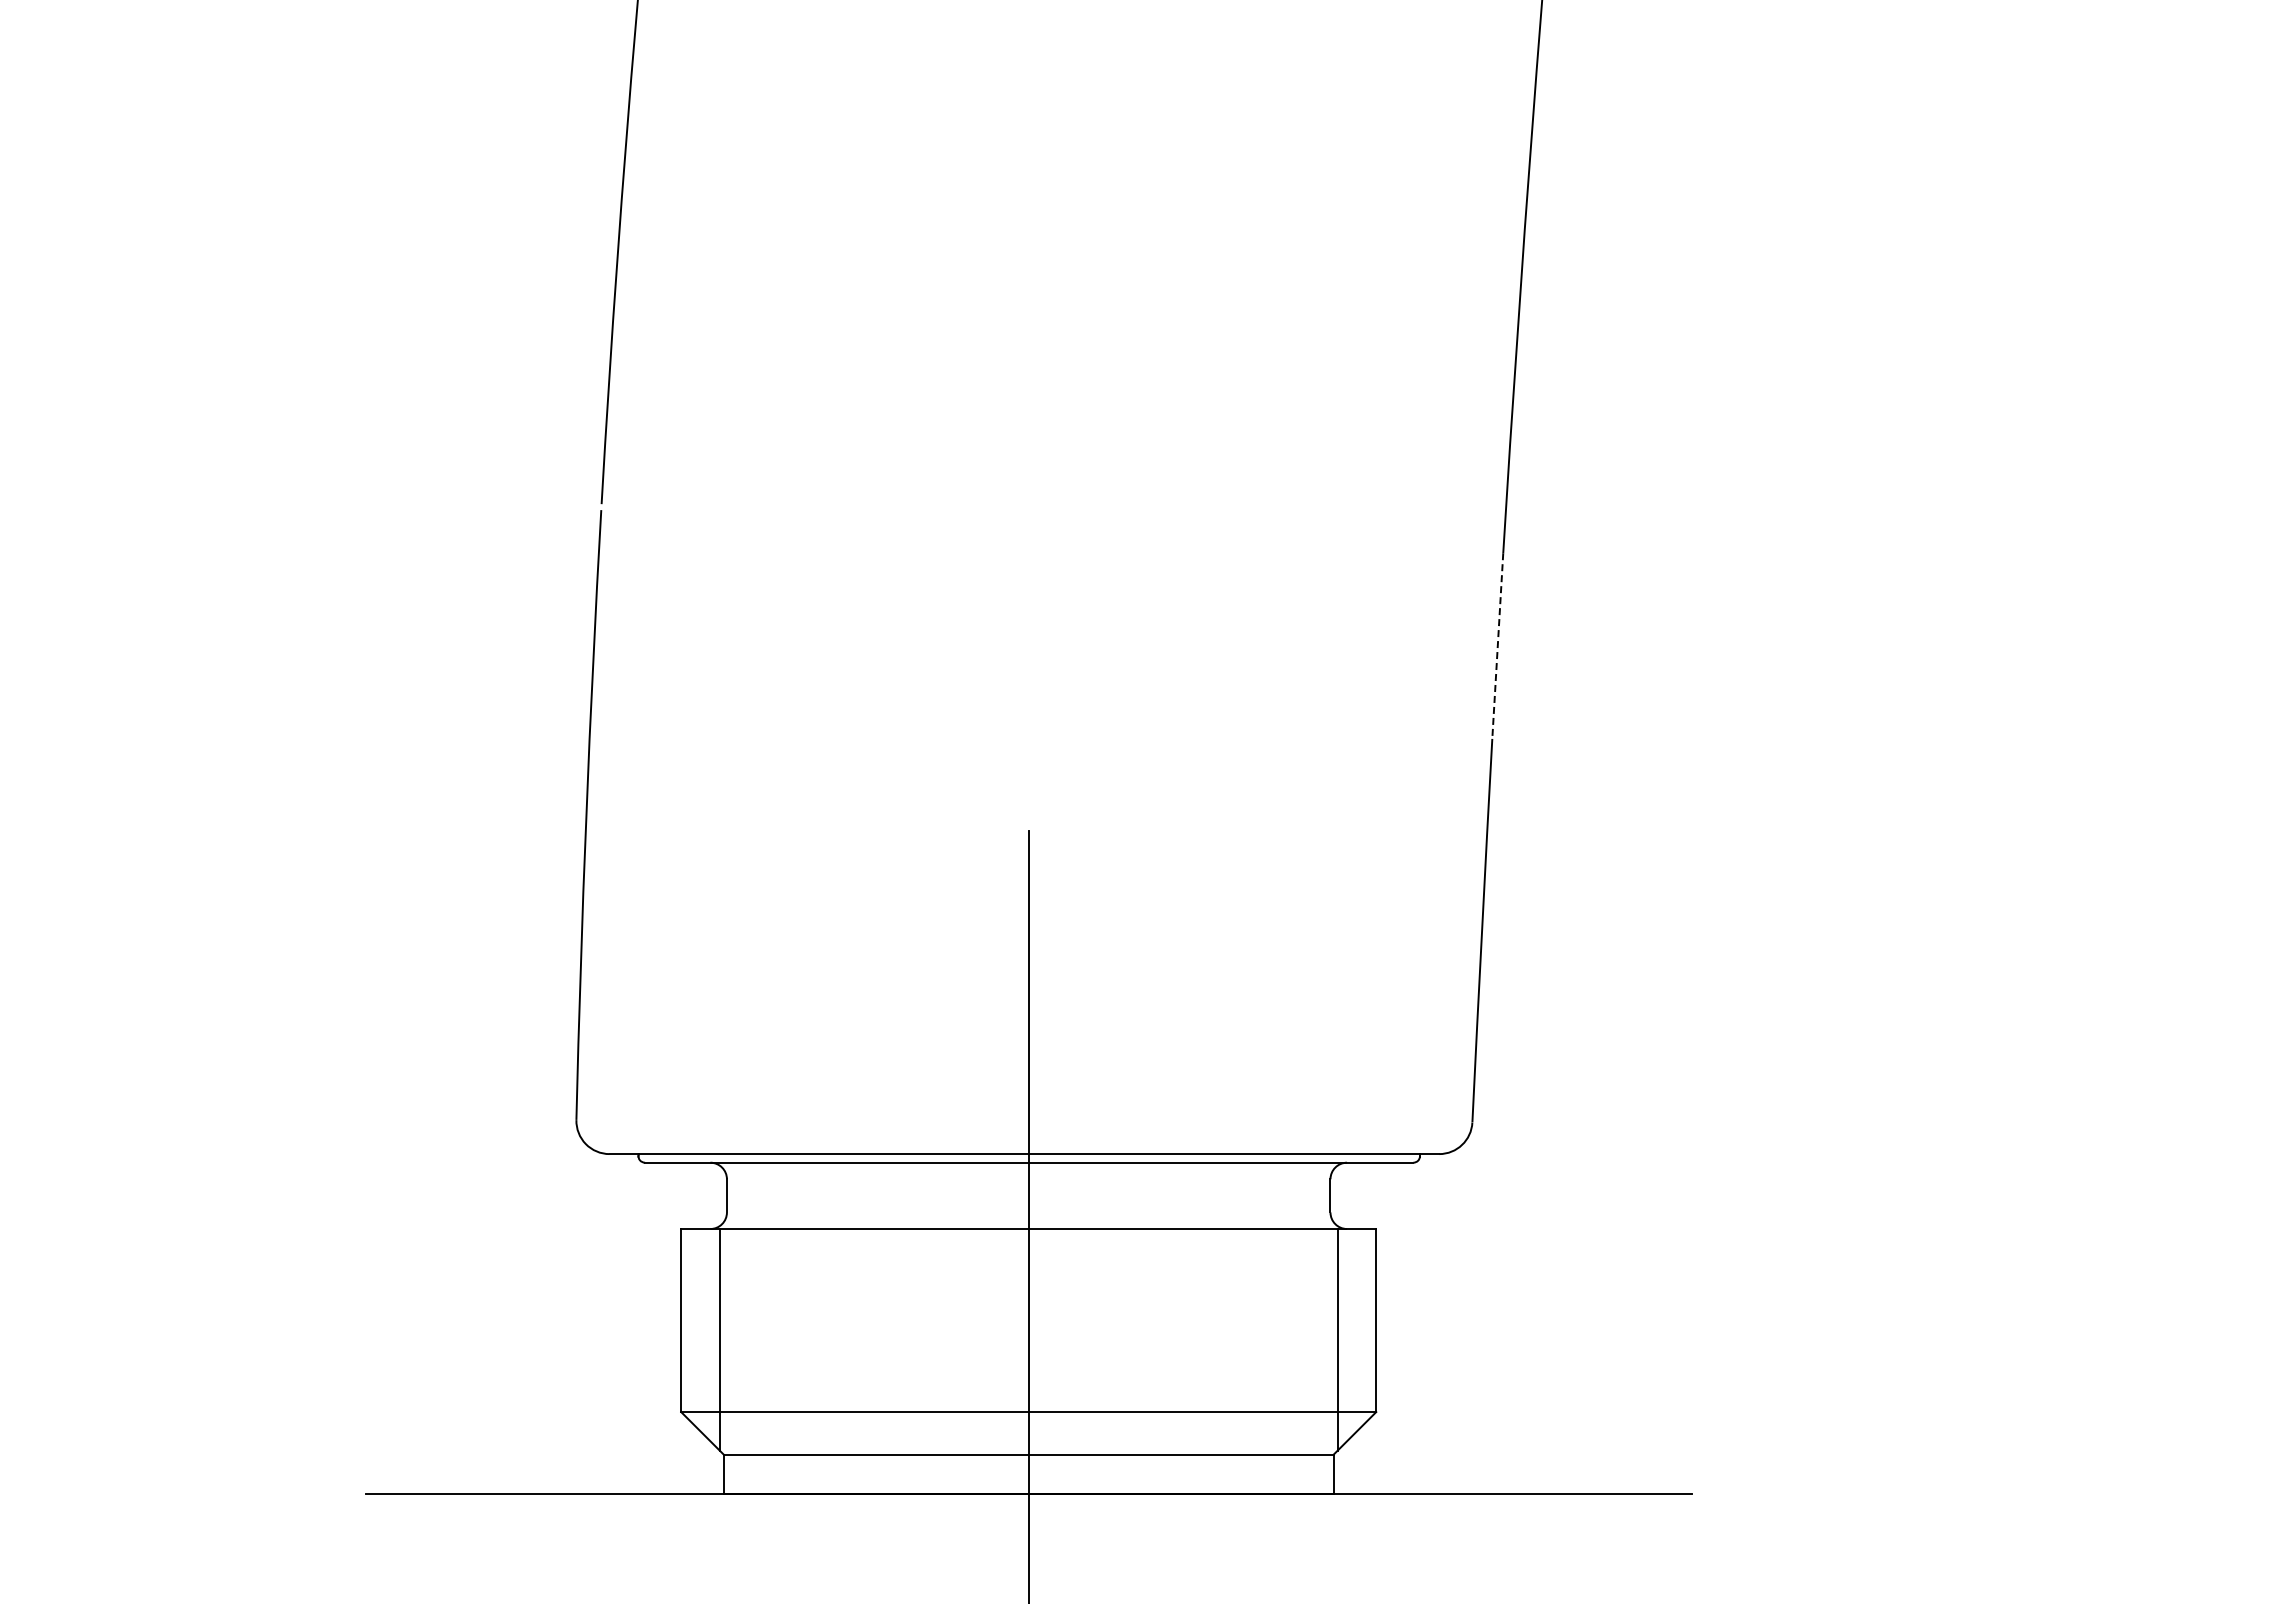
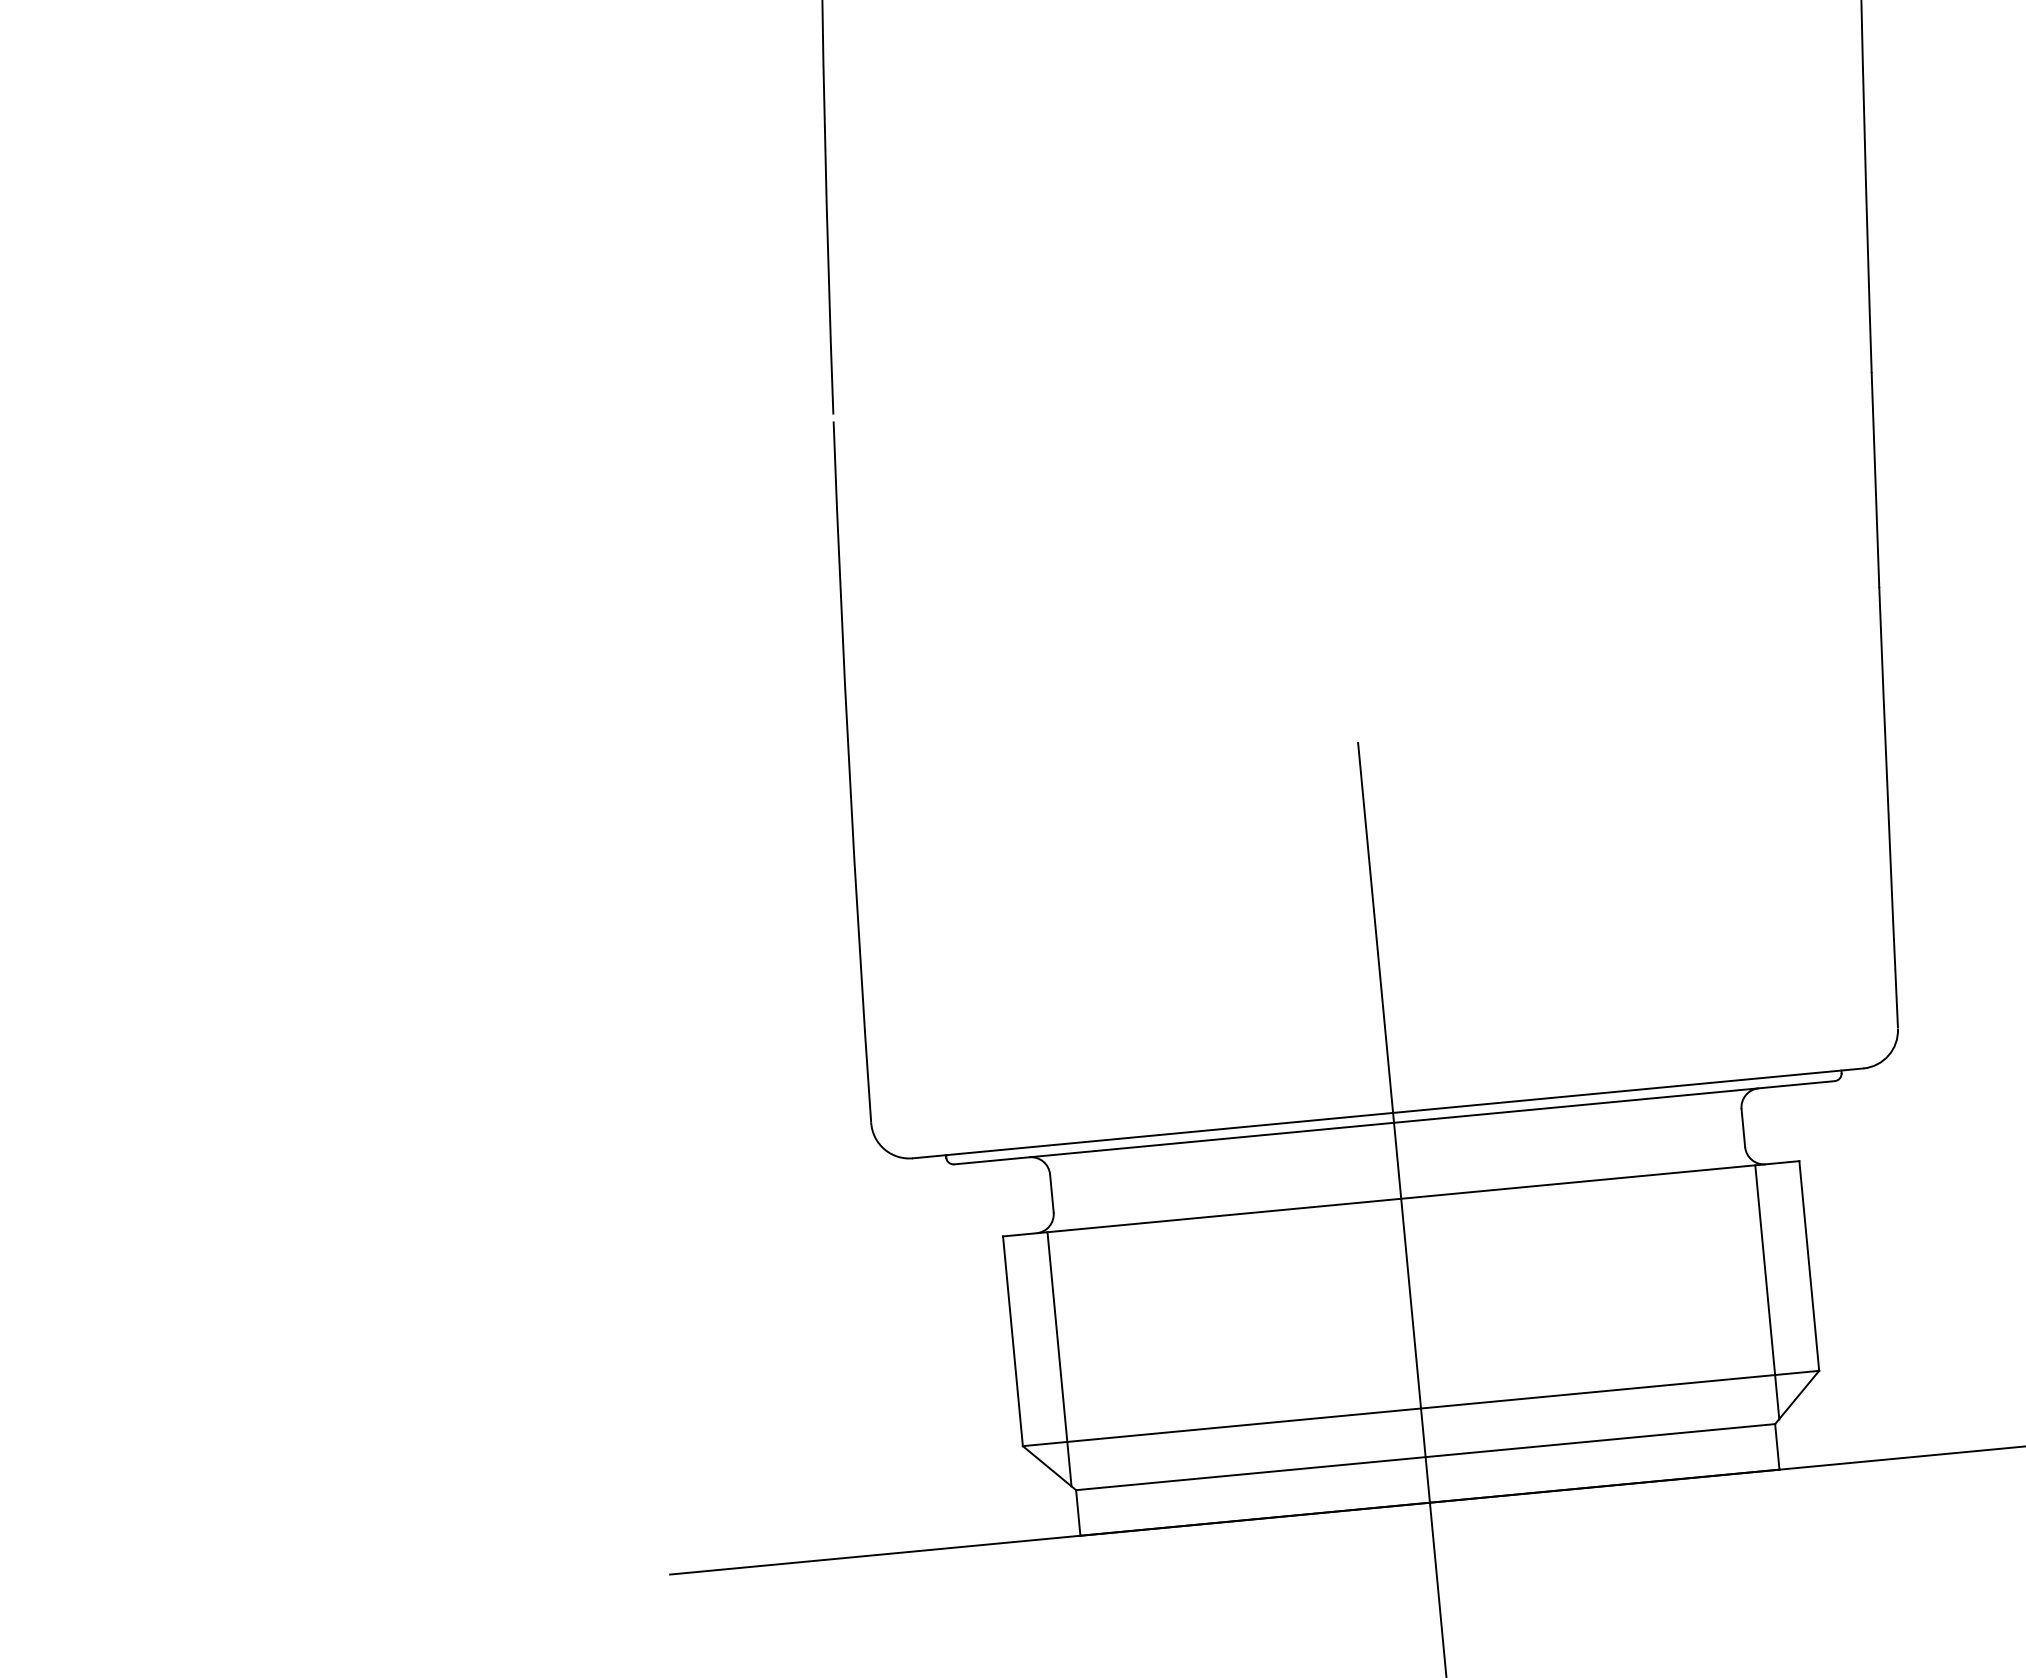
line: (1497, 646) -> (1875, 480), dashed -> solid

